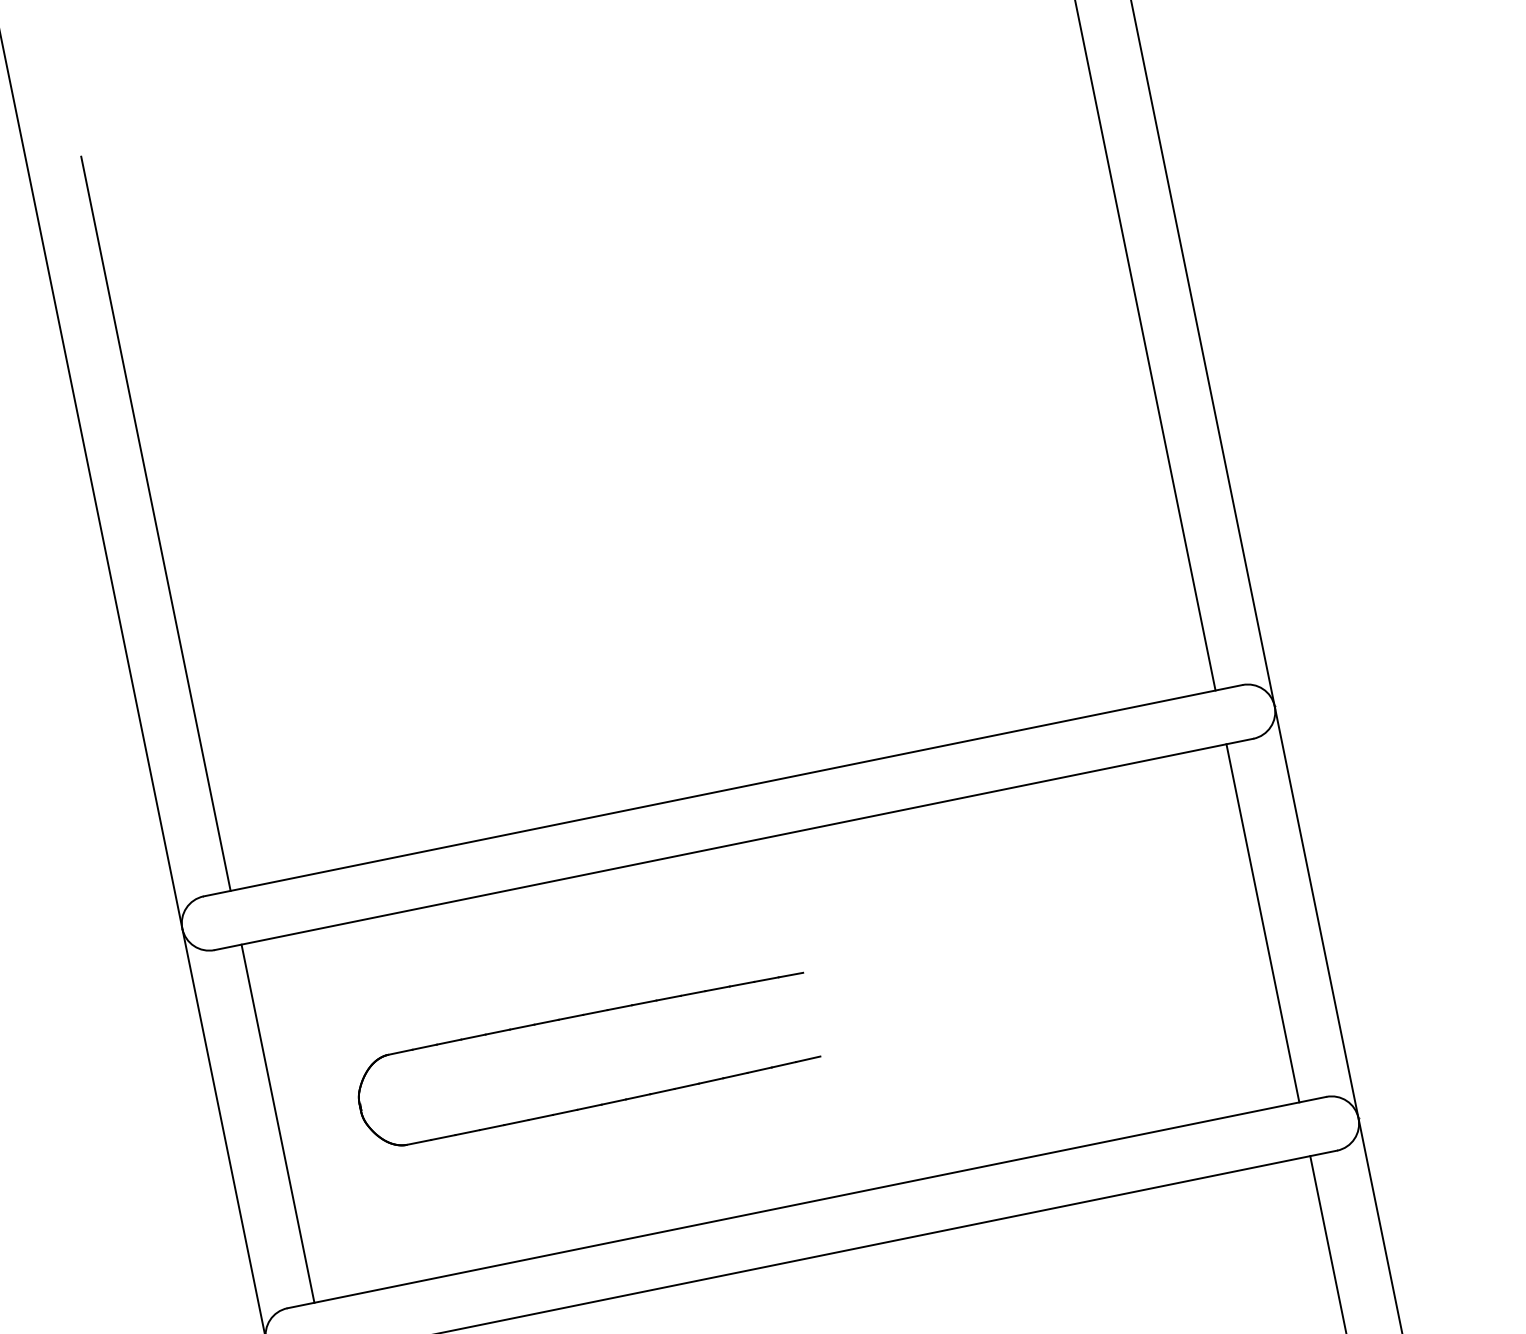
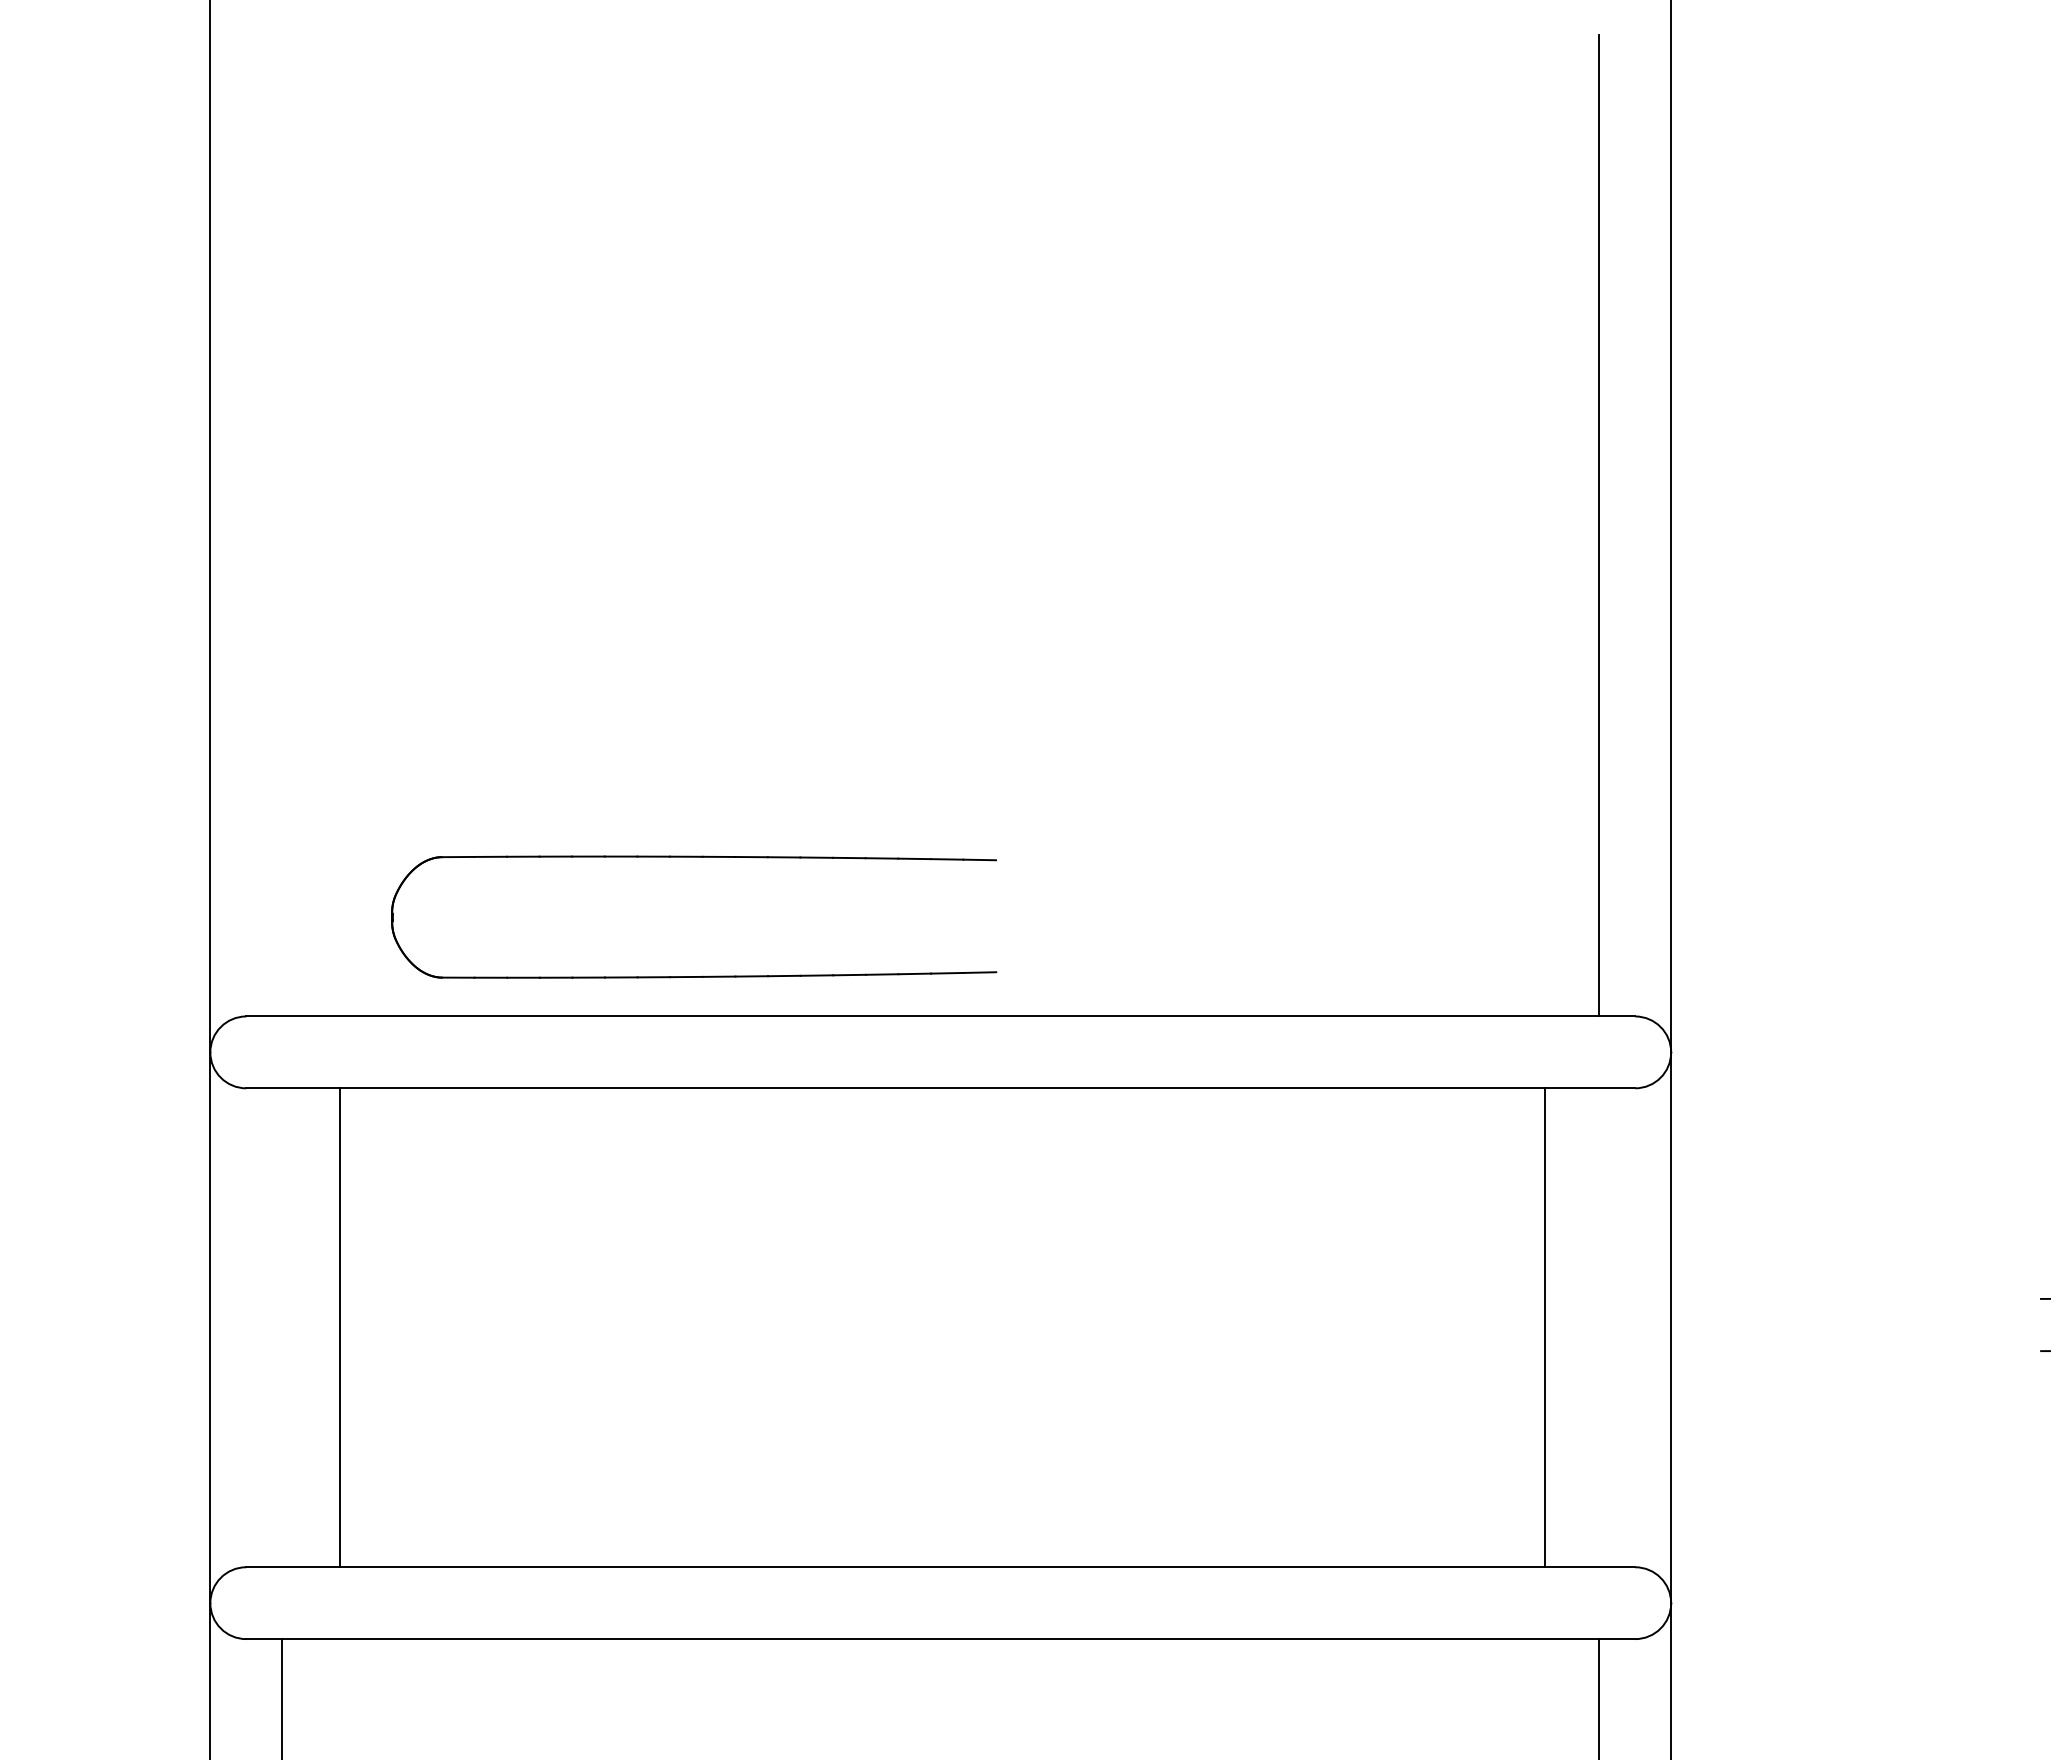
line: (156, 523) -> (282, 525), removed
line: (1263, 923) -> (1545, 1327), moved
part: (577, 1016) -> (694, 857), moved
line: (278, 1123) -> (340, 1327), moved

